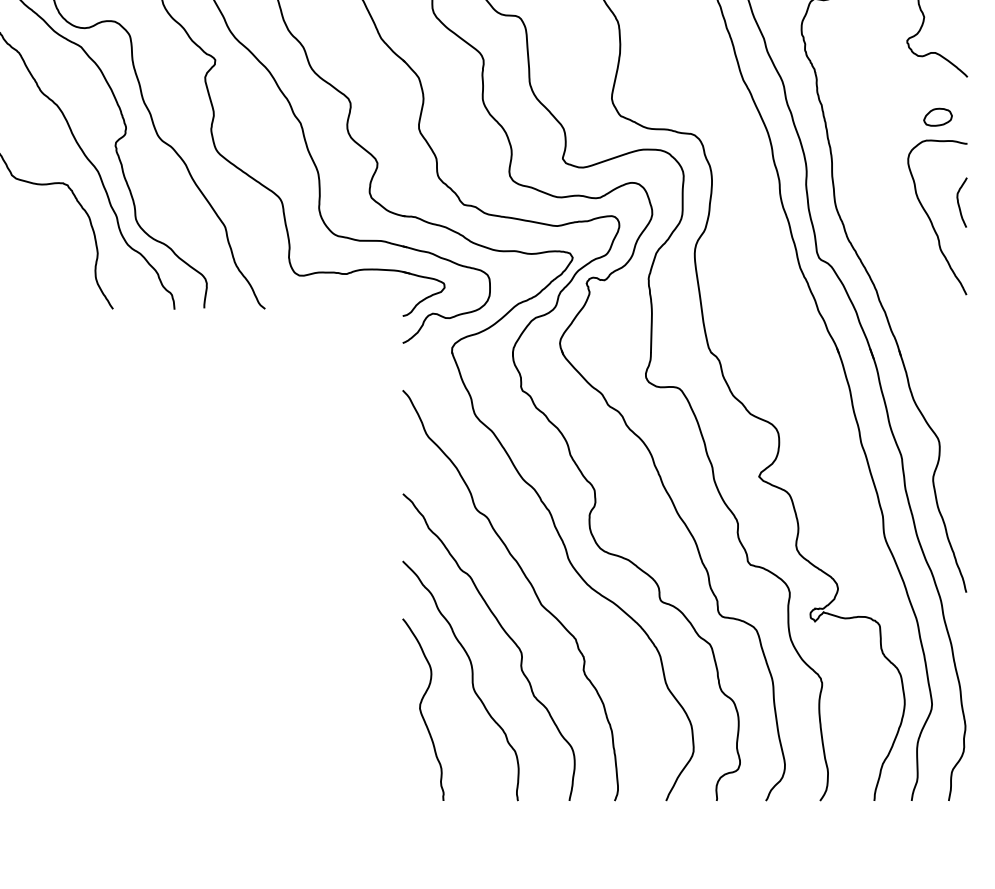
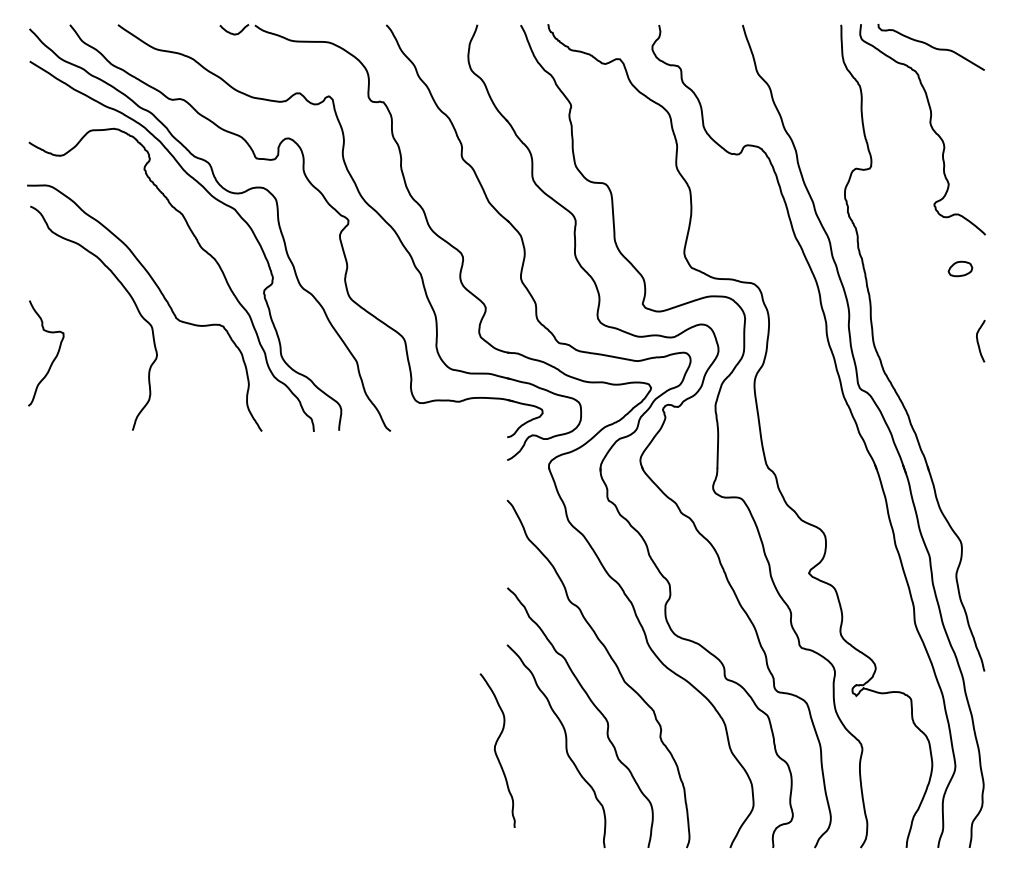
curve: (932, 220) -> (955, 356), removed
curve: (422, 710) -> (496, 751), moved

